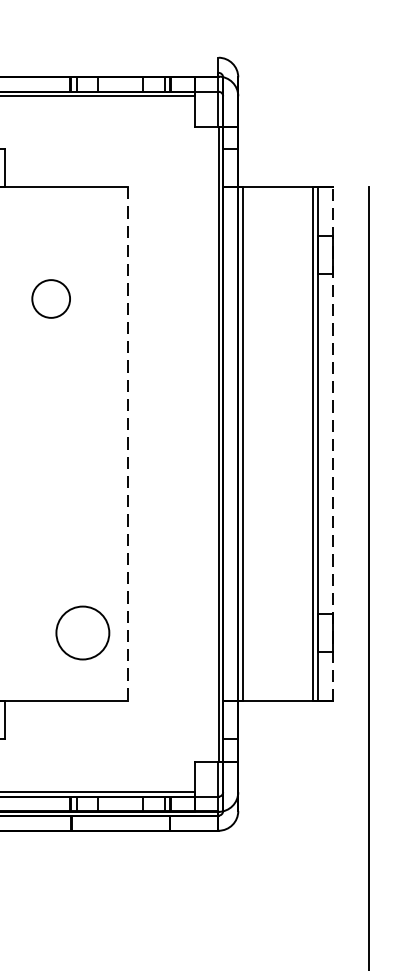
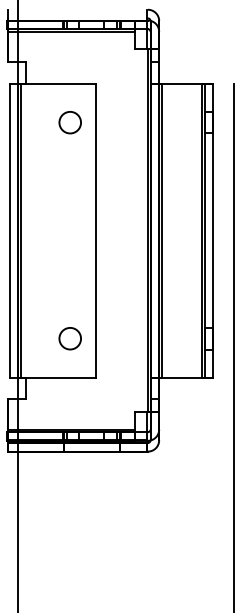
circle: (49, 298) -> (69, 122), moved
line: (128, 443) -> (96, 230), dashed -> solid
line: (333, 443) -> (213, 230), dashed -> solid
circle: (81, 632) -> (69, 338), size x0.71

